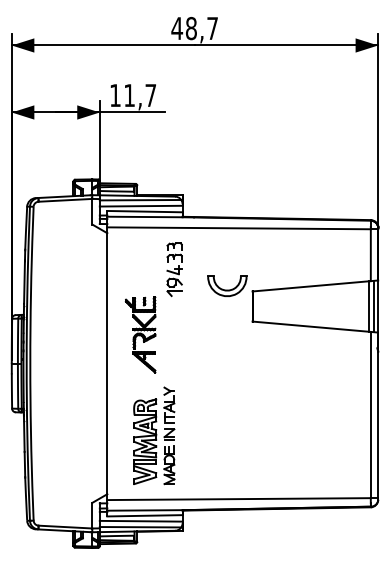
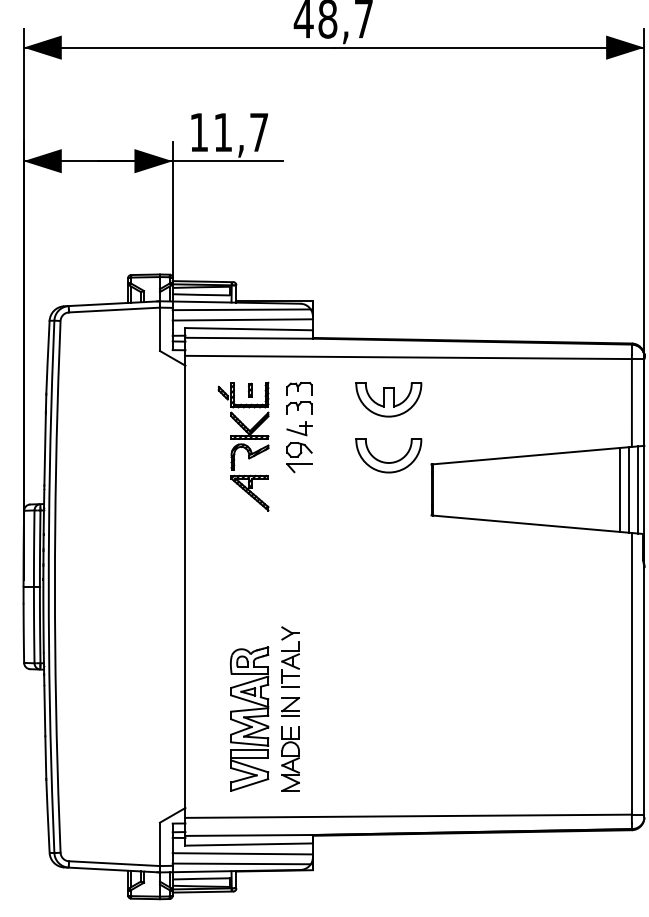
part: (227, 252) -> (389, 398), added
line: (363, 306) -> (619, 489), added
part: (140, 334) -> (243, 445), moved

